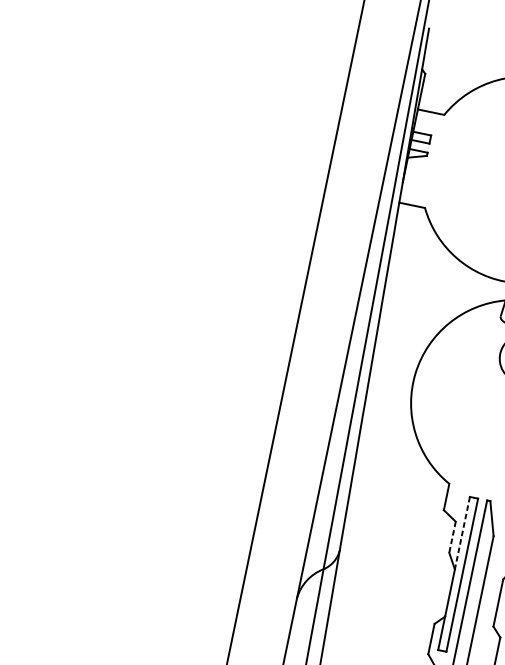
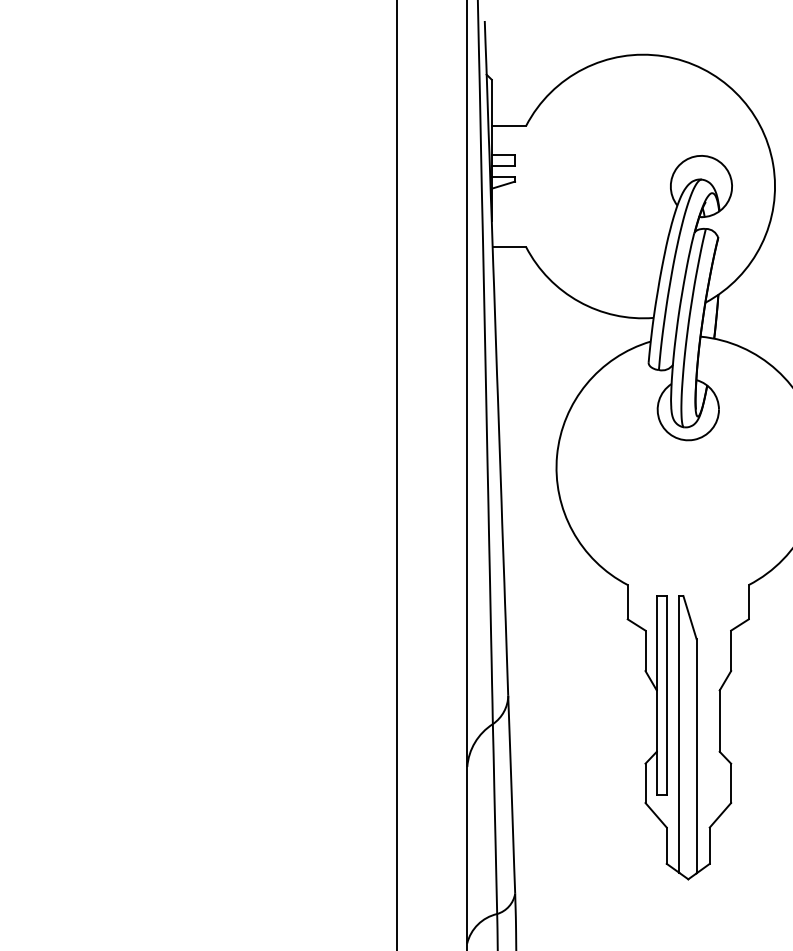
line: (462, 533) -> (656, 643), dashed -> solid
line: (452, 537) -> (645, 651), dashed -> solid

